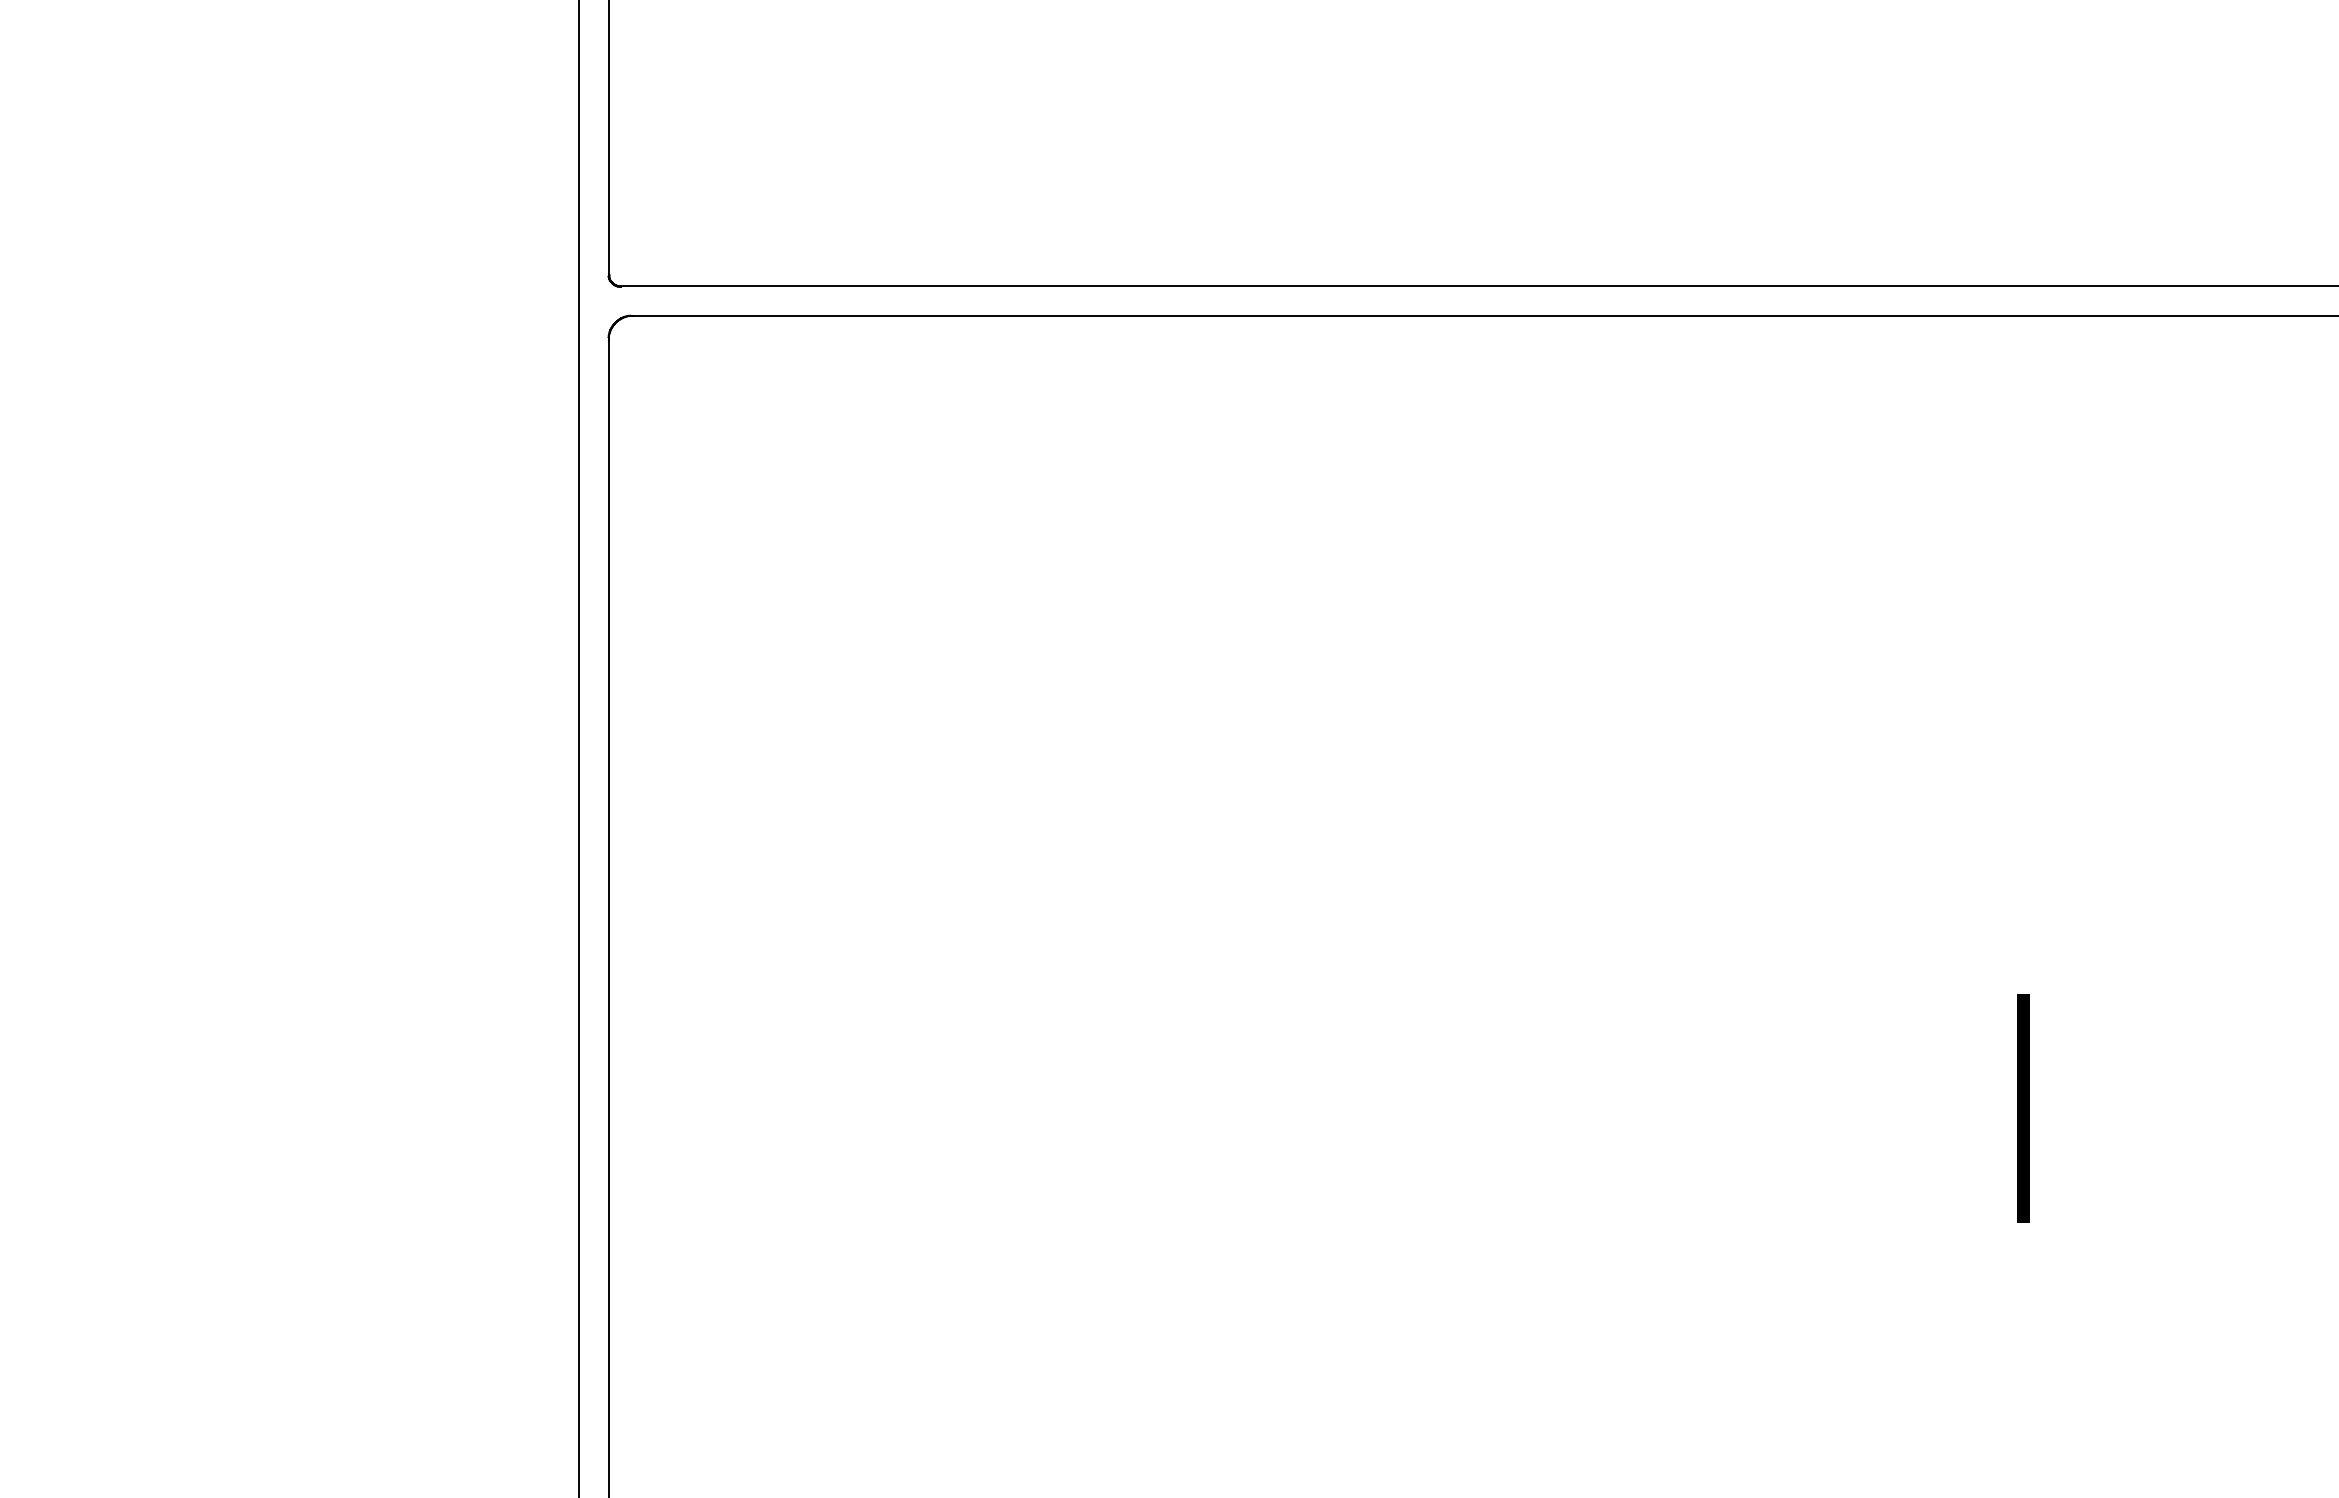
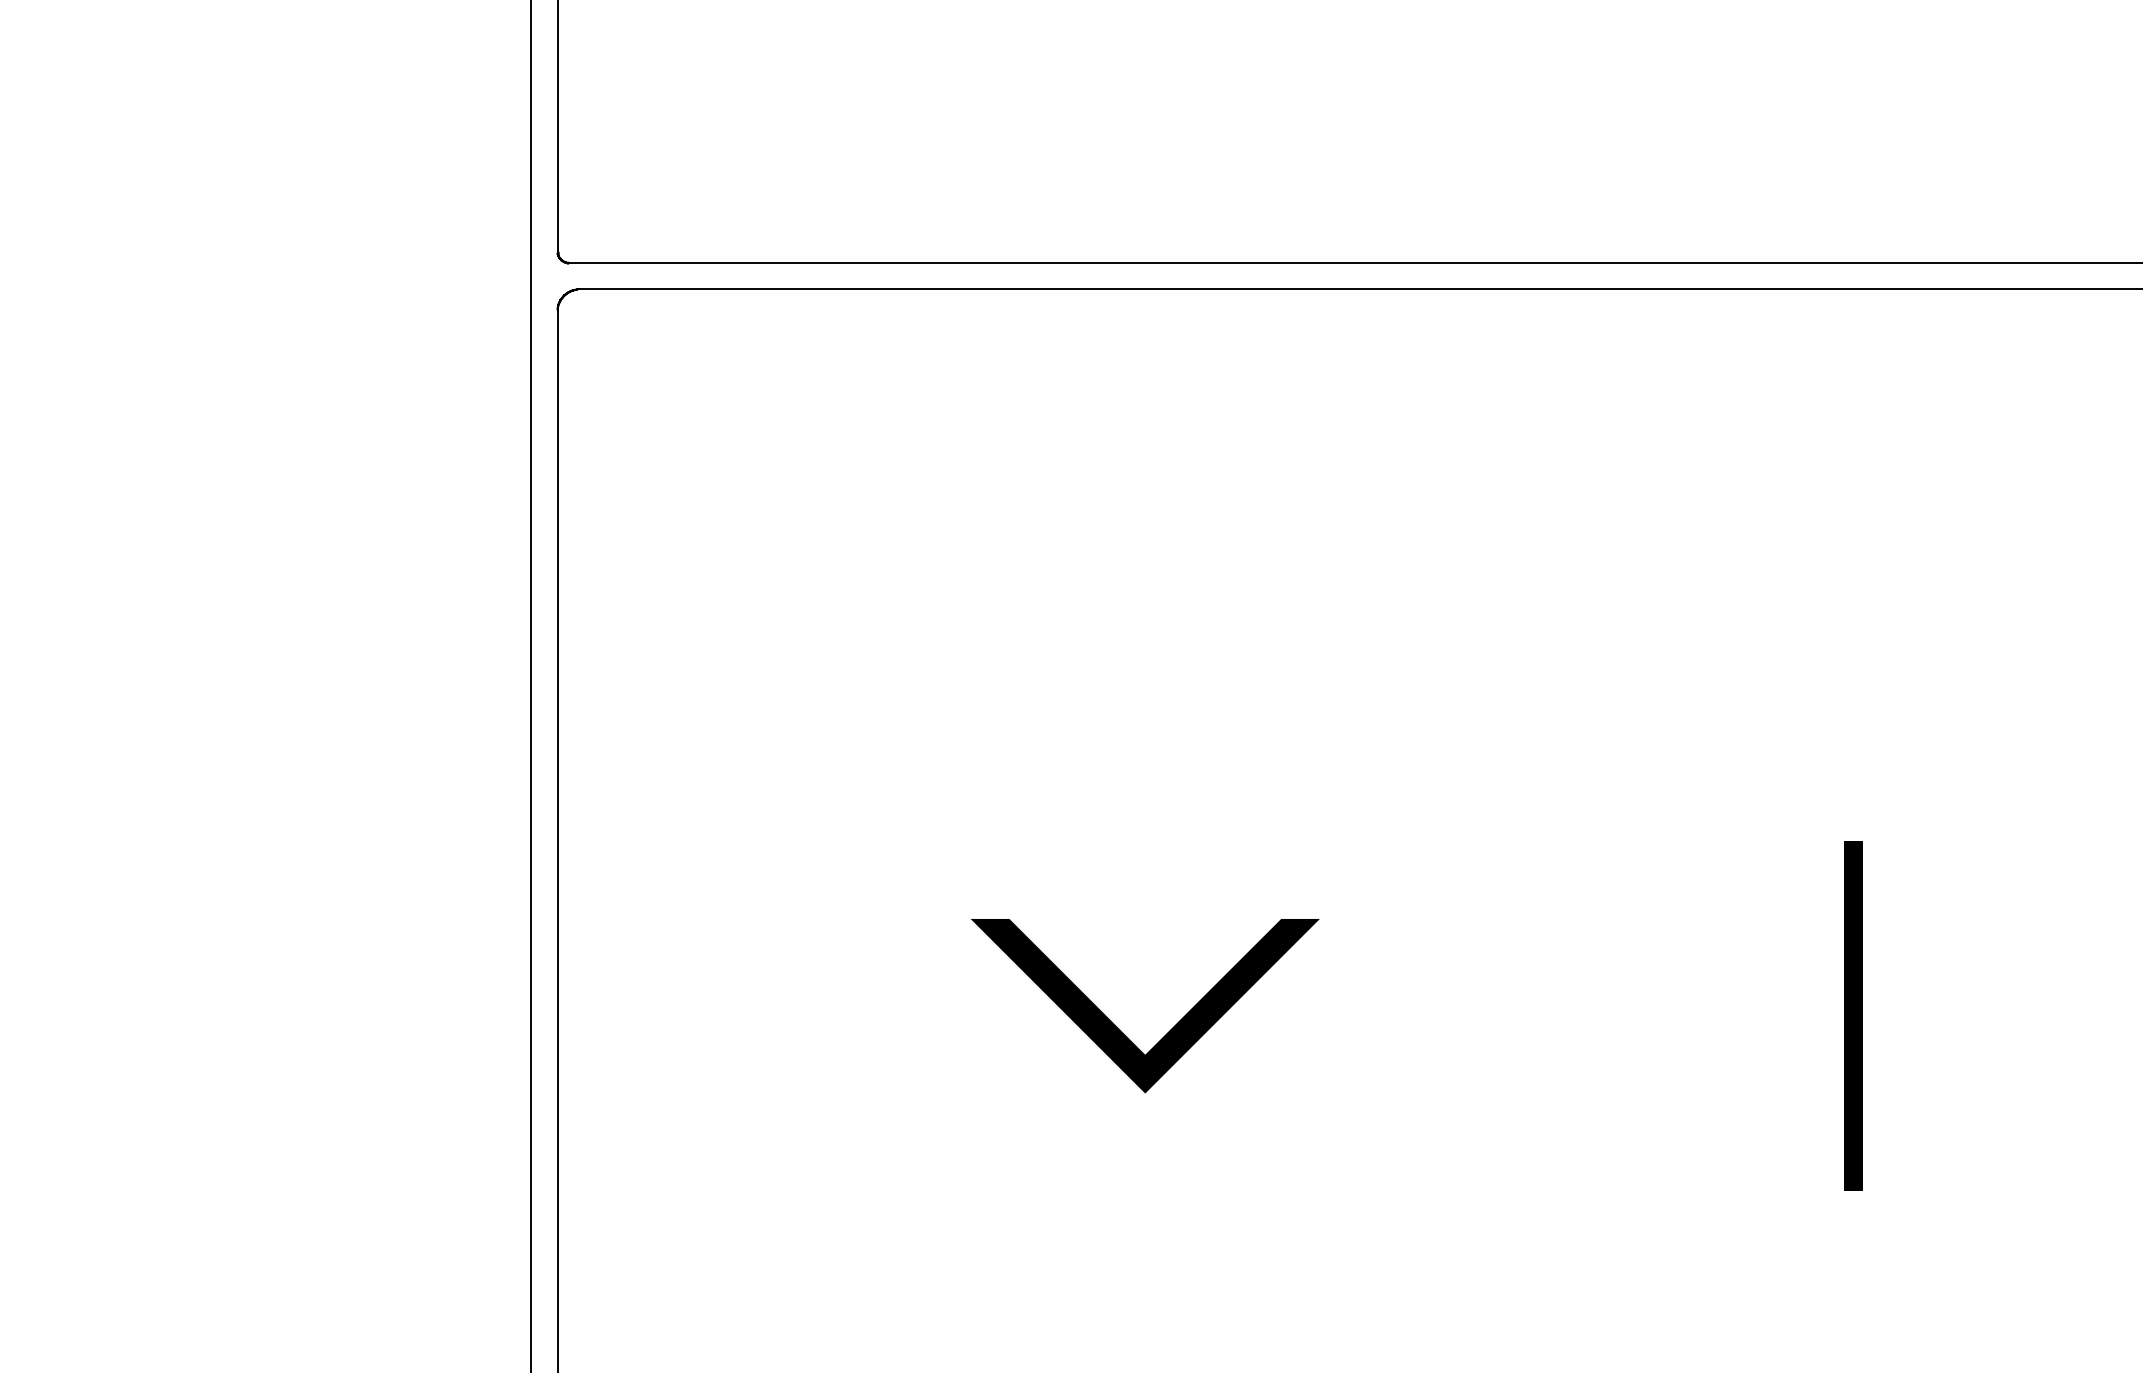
fill: (1249, 1097) -> (1144, 1005), added
part: (2022, 1108) -> (1853, 1015), size x1.67

